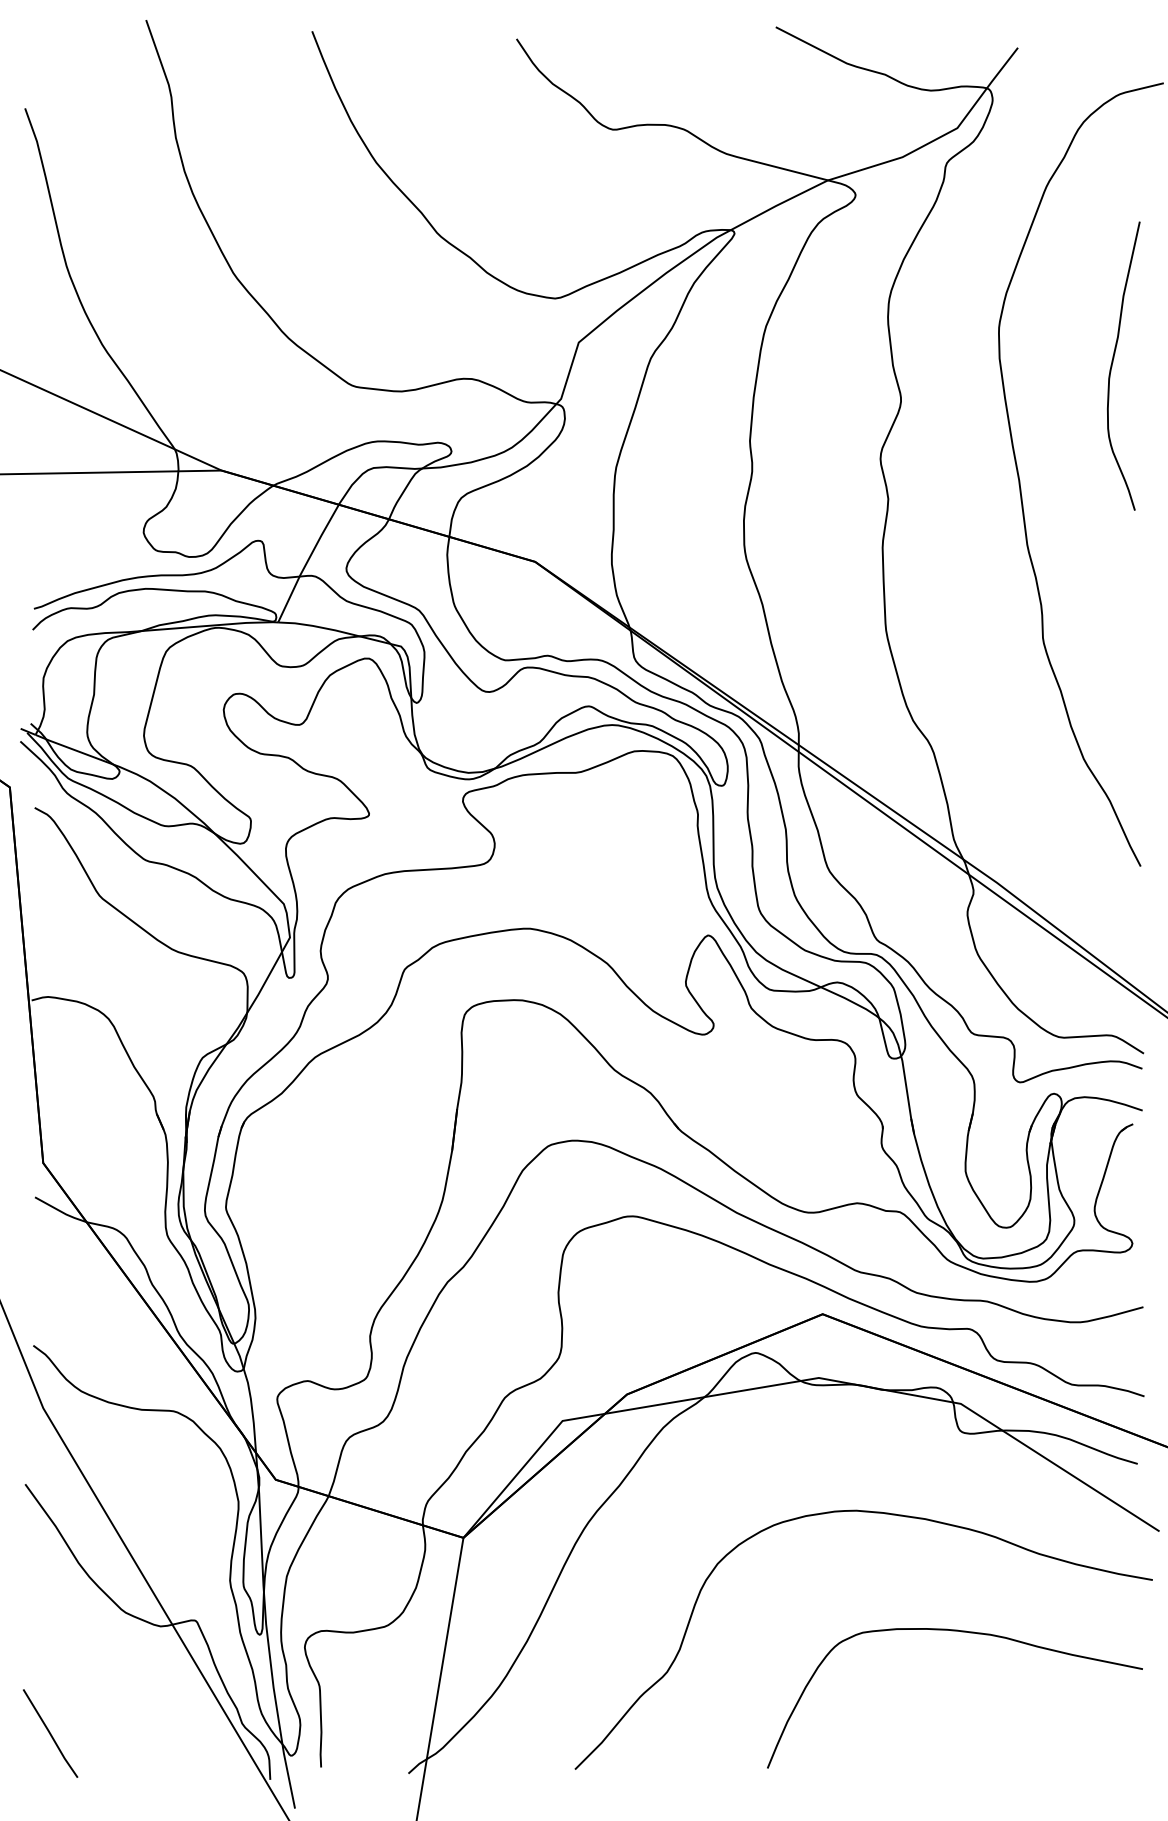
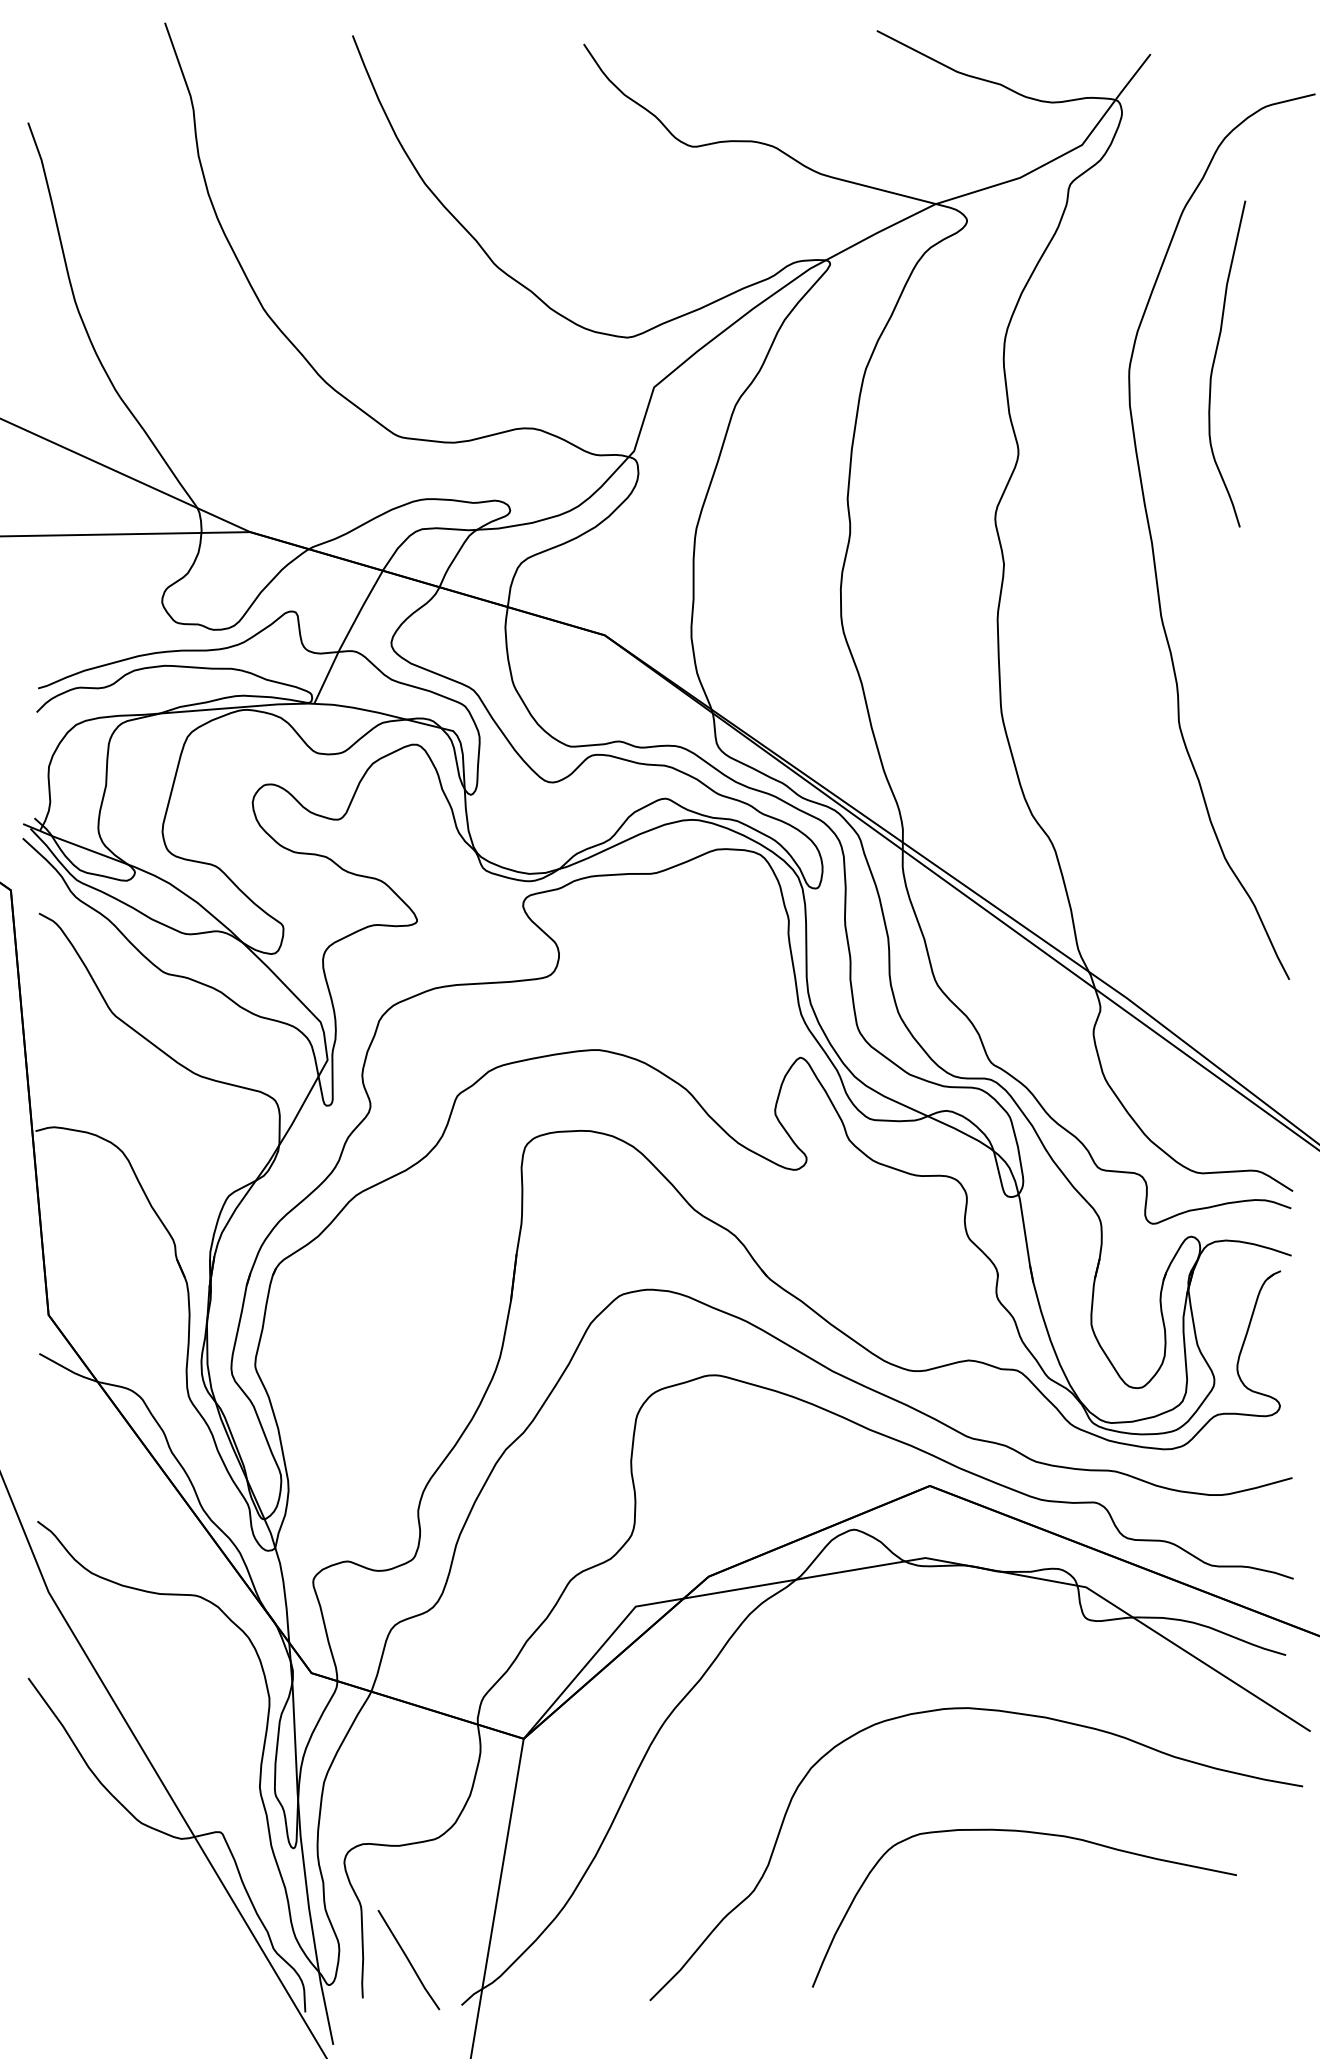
curve: (1113, 362) -> (1215, 360), moved
curve: (960, 1632) -> (1030, 1833), moved
line: (50, 1733) -> (408, 1960), moved

